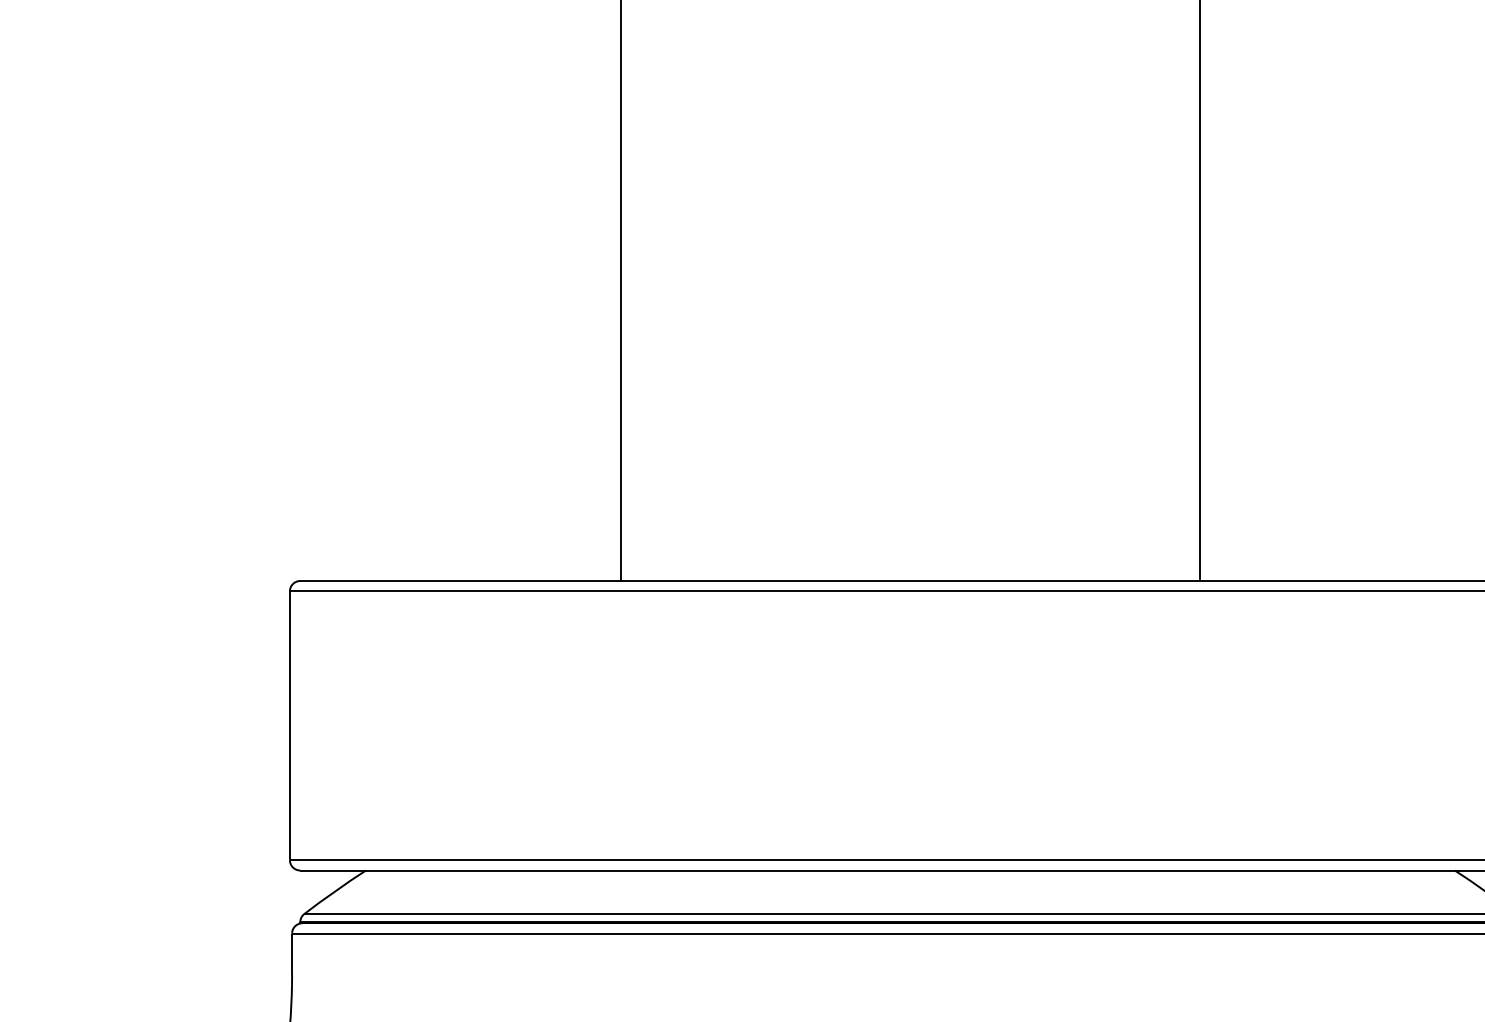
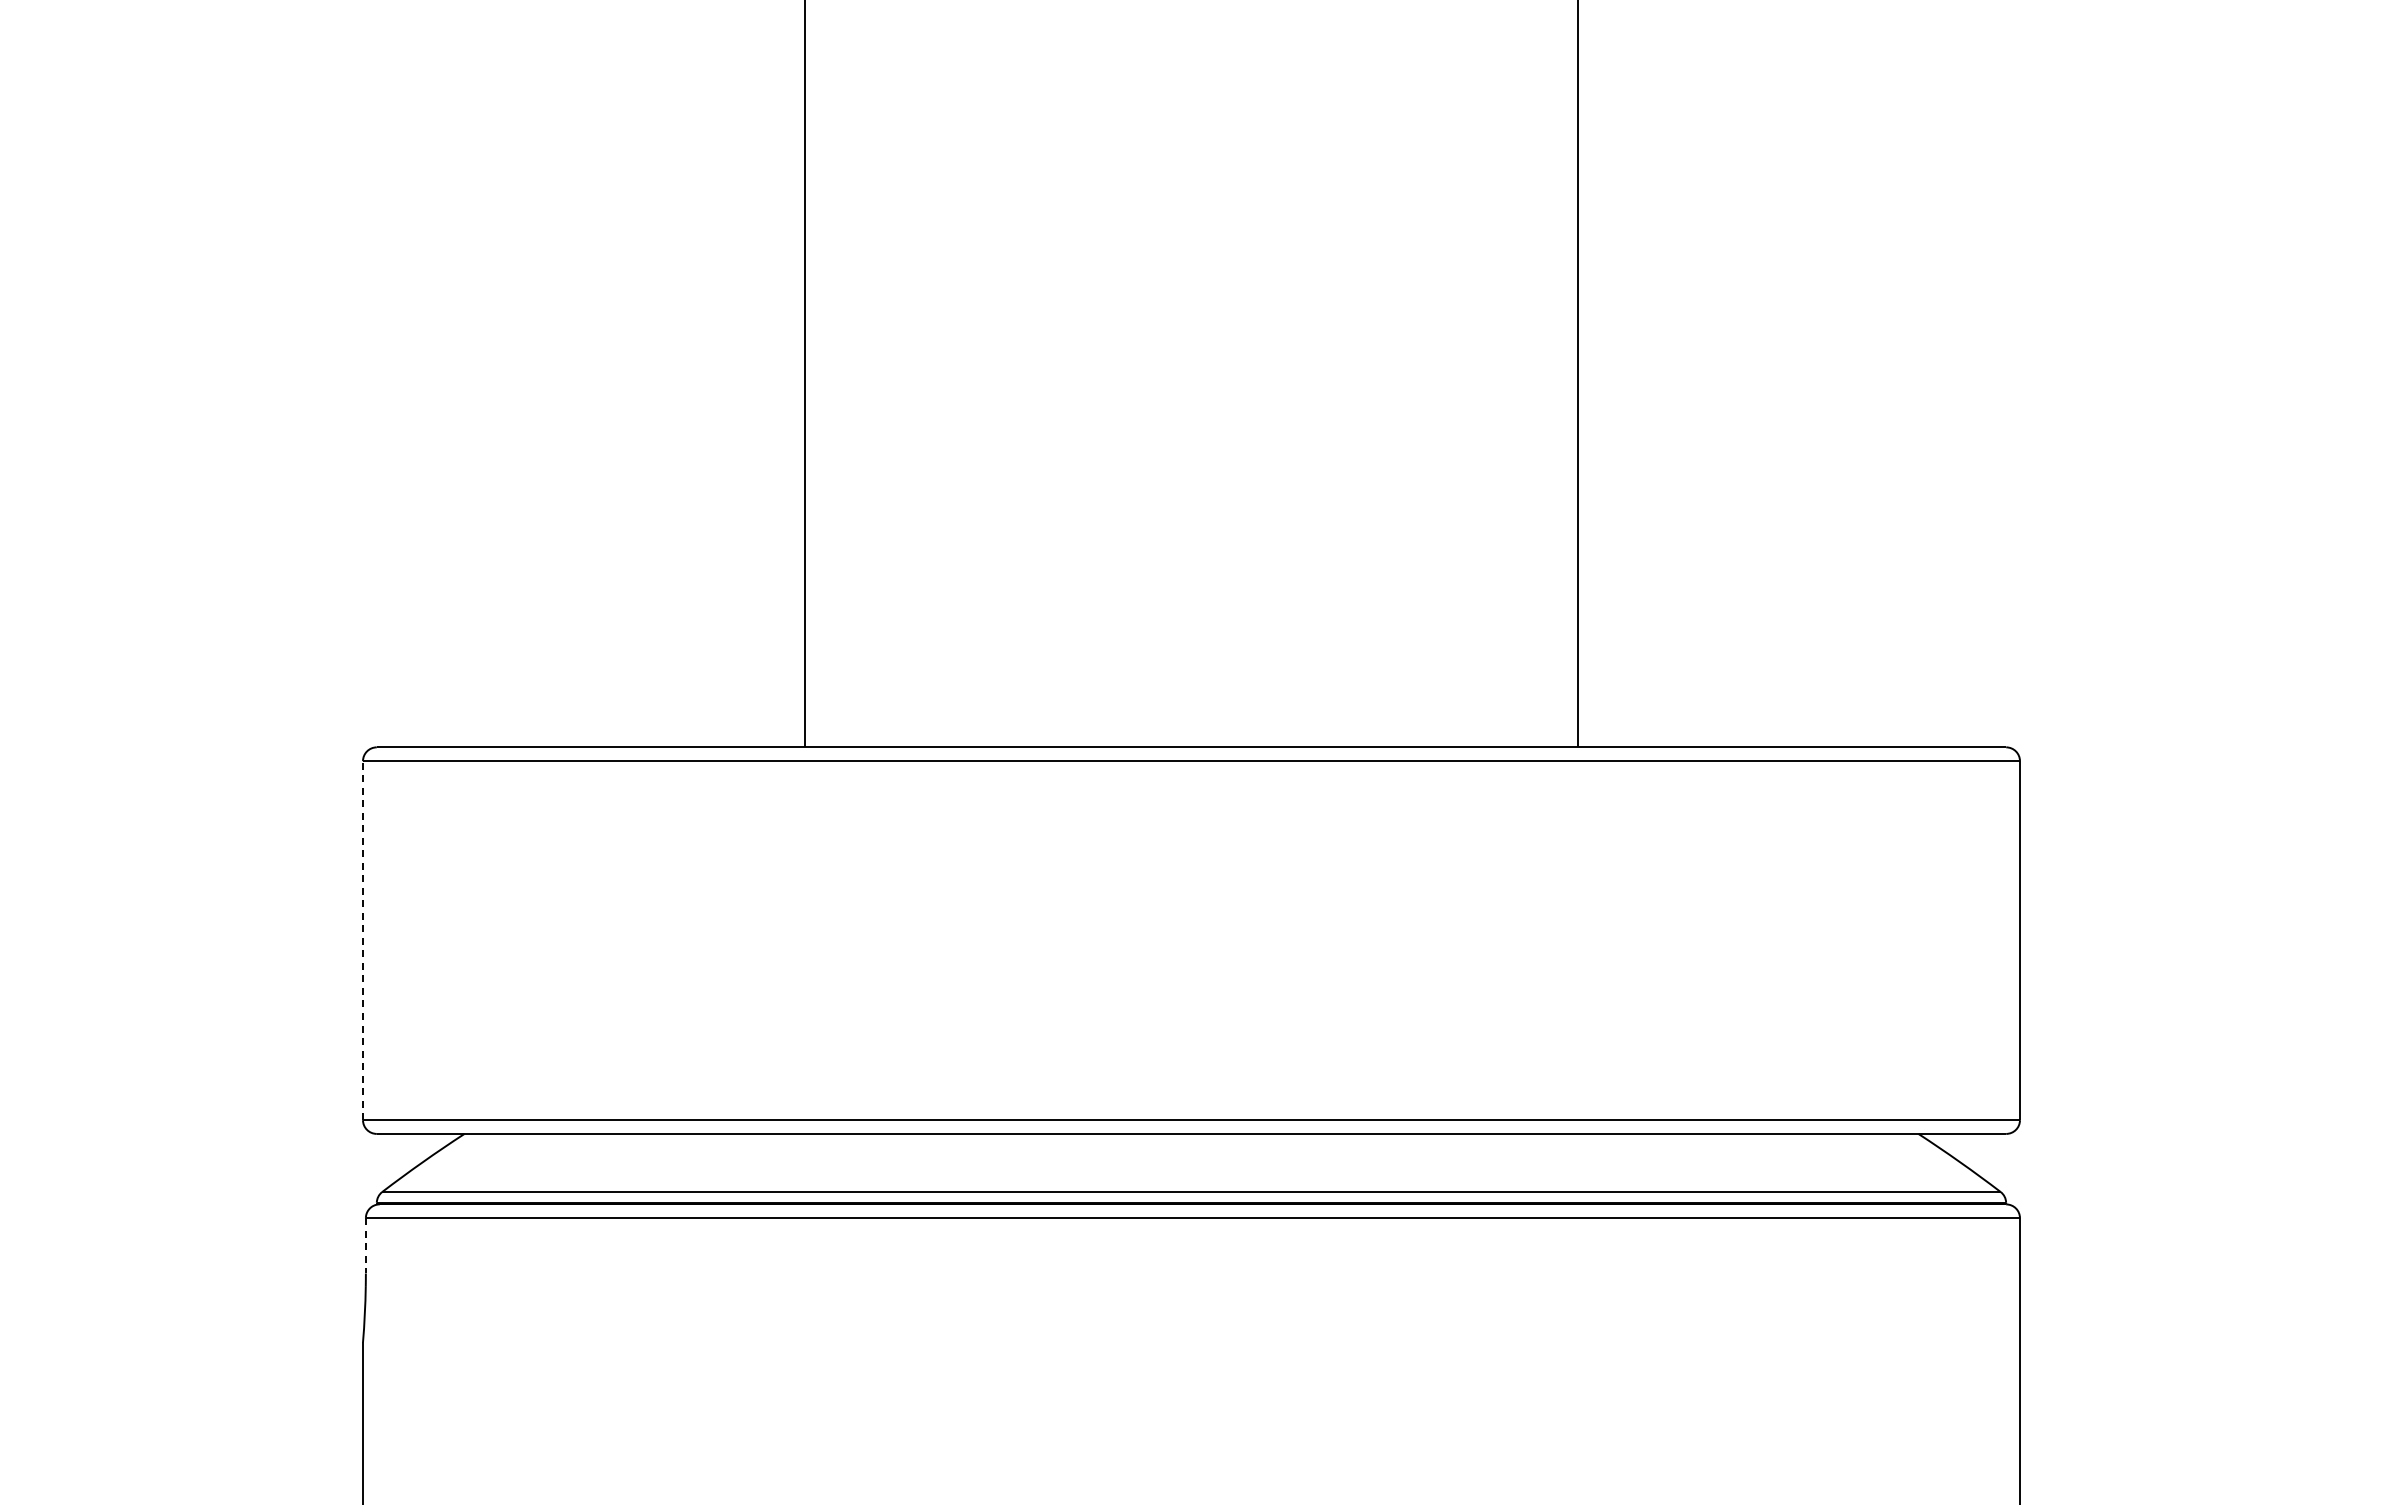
line: (290, 725) -> (363, 940), solid -> dashed
line: (291, 954) -> (365, 1245), solid -> dashed

